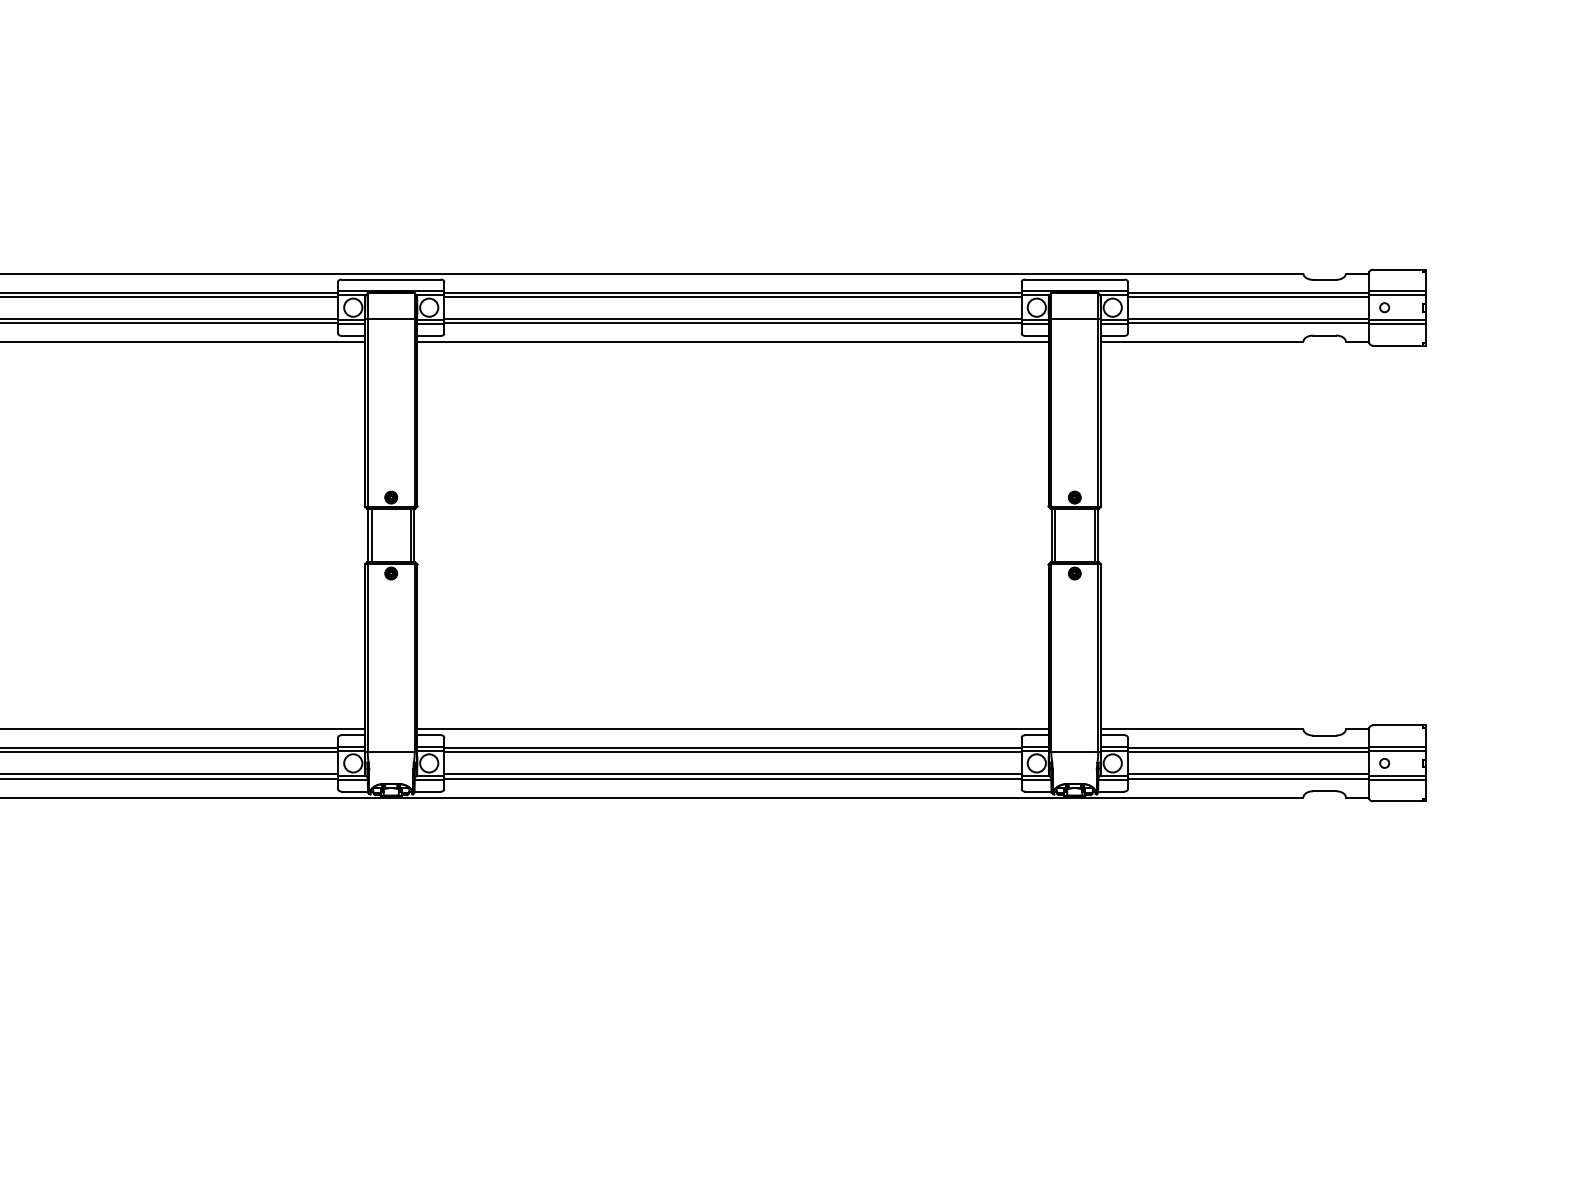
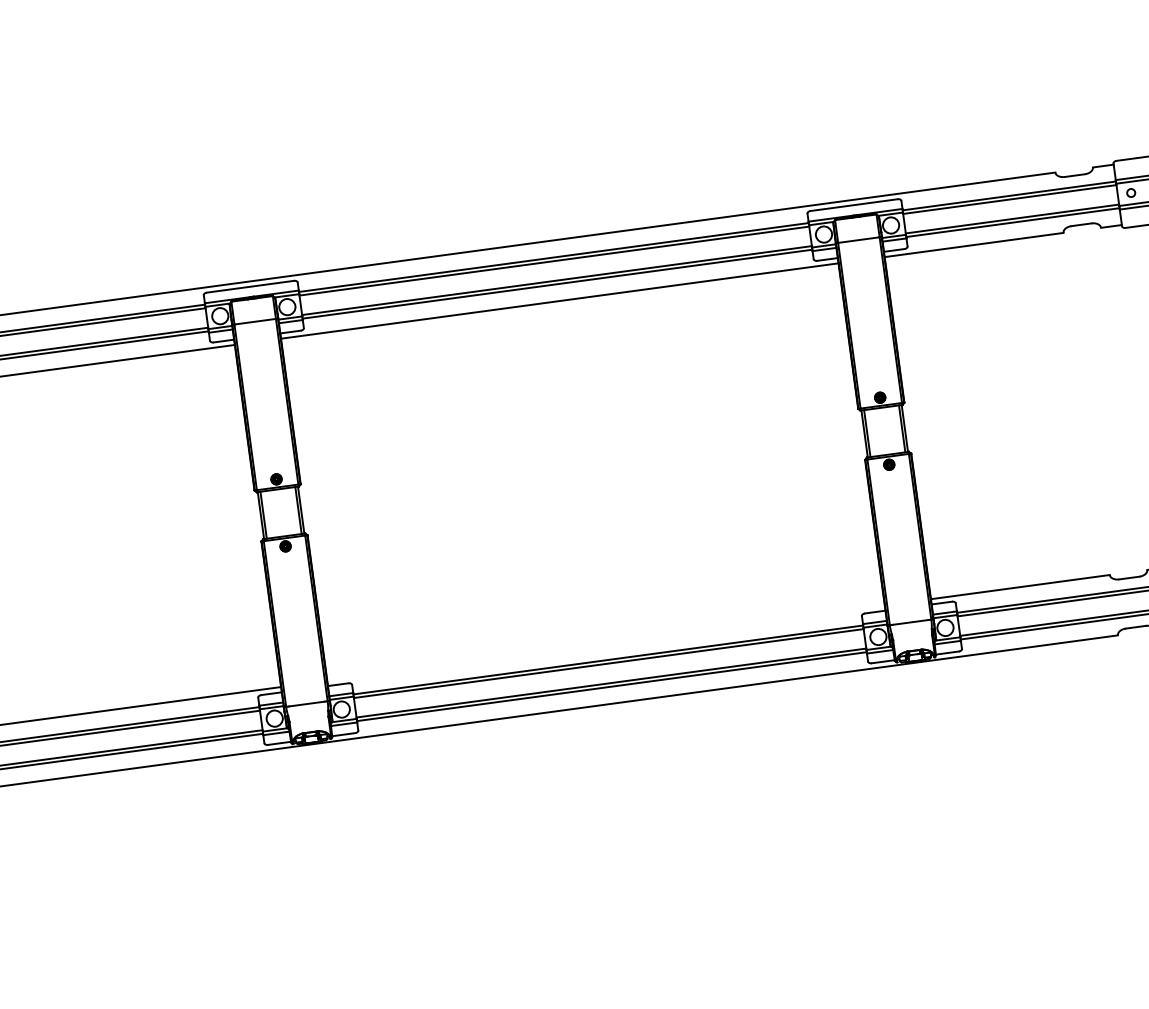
line: (732, 729) -> (605, 643), removed

